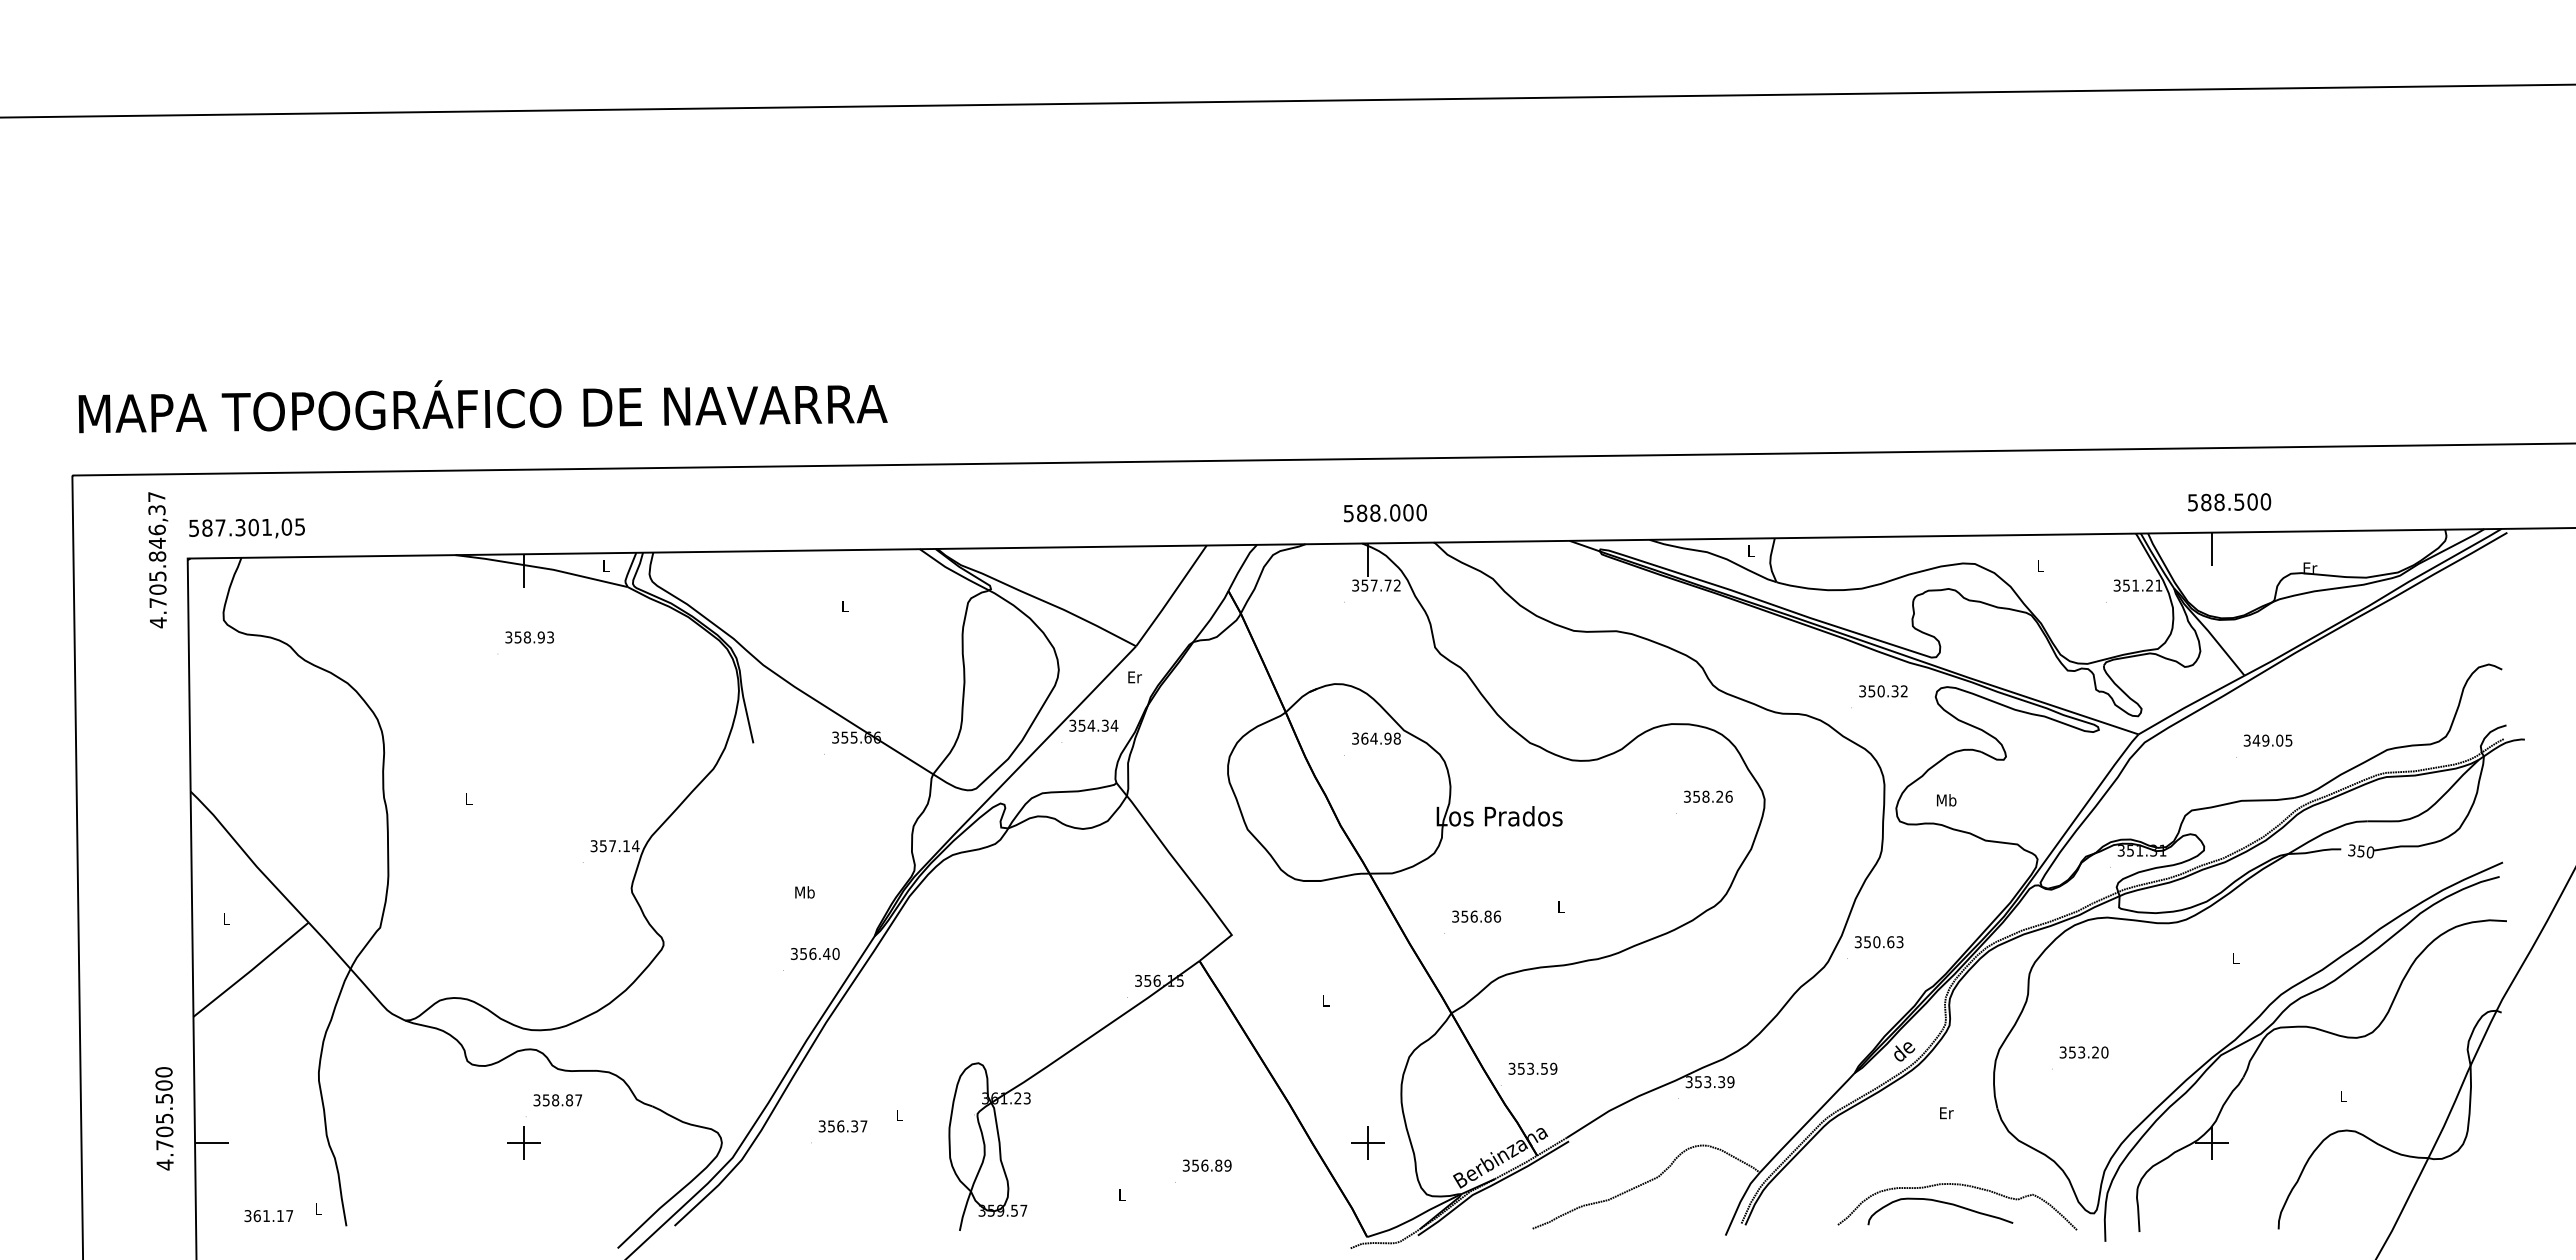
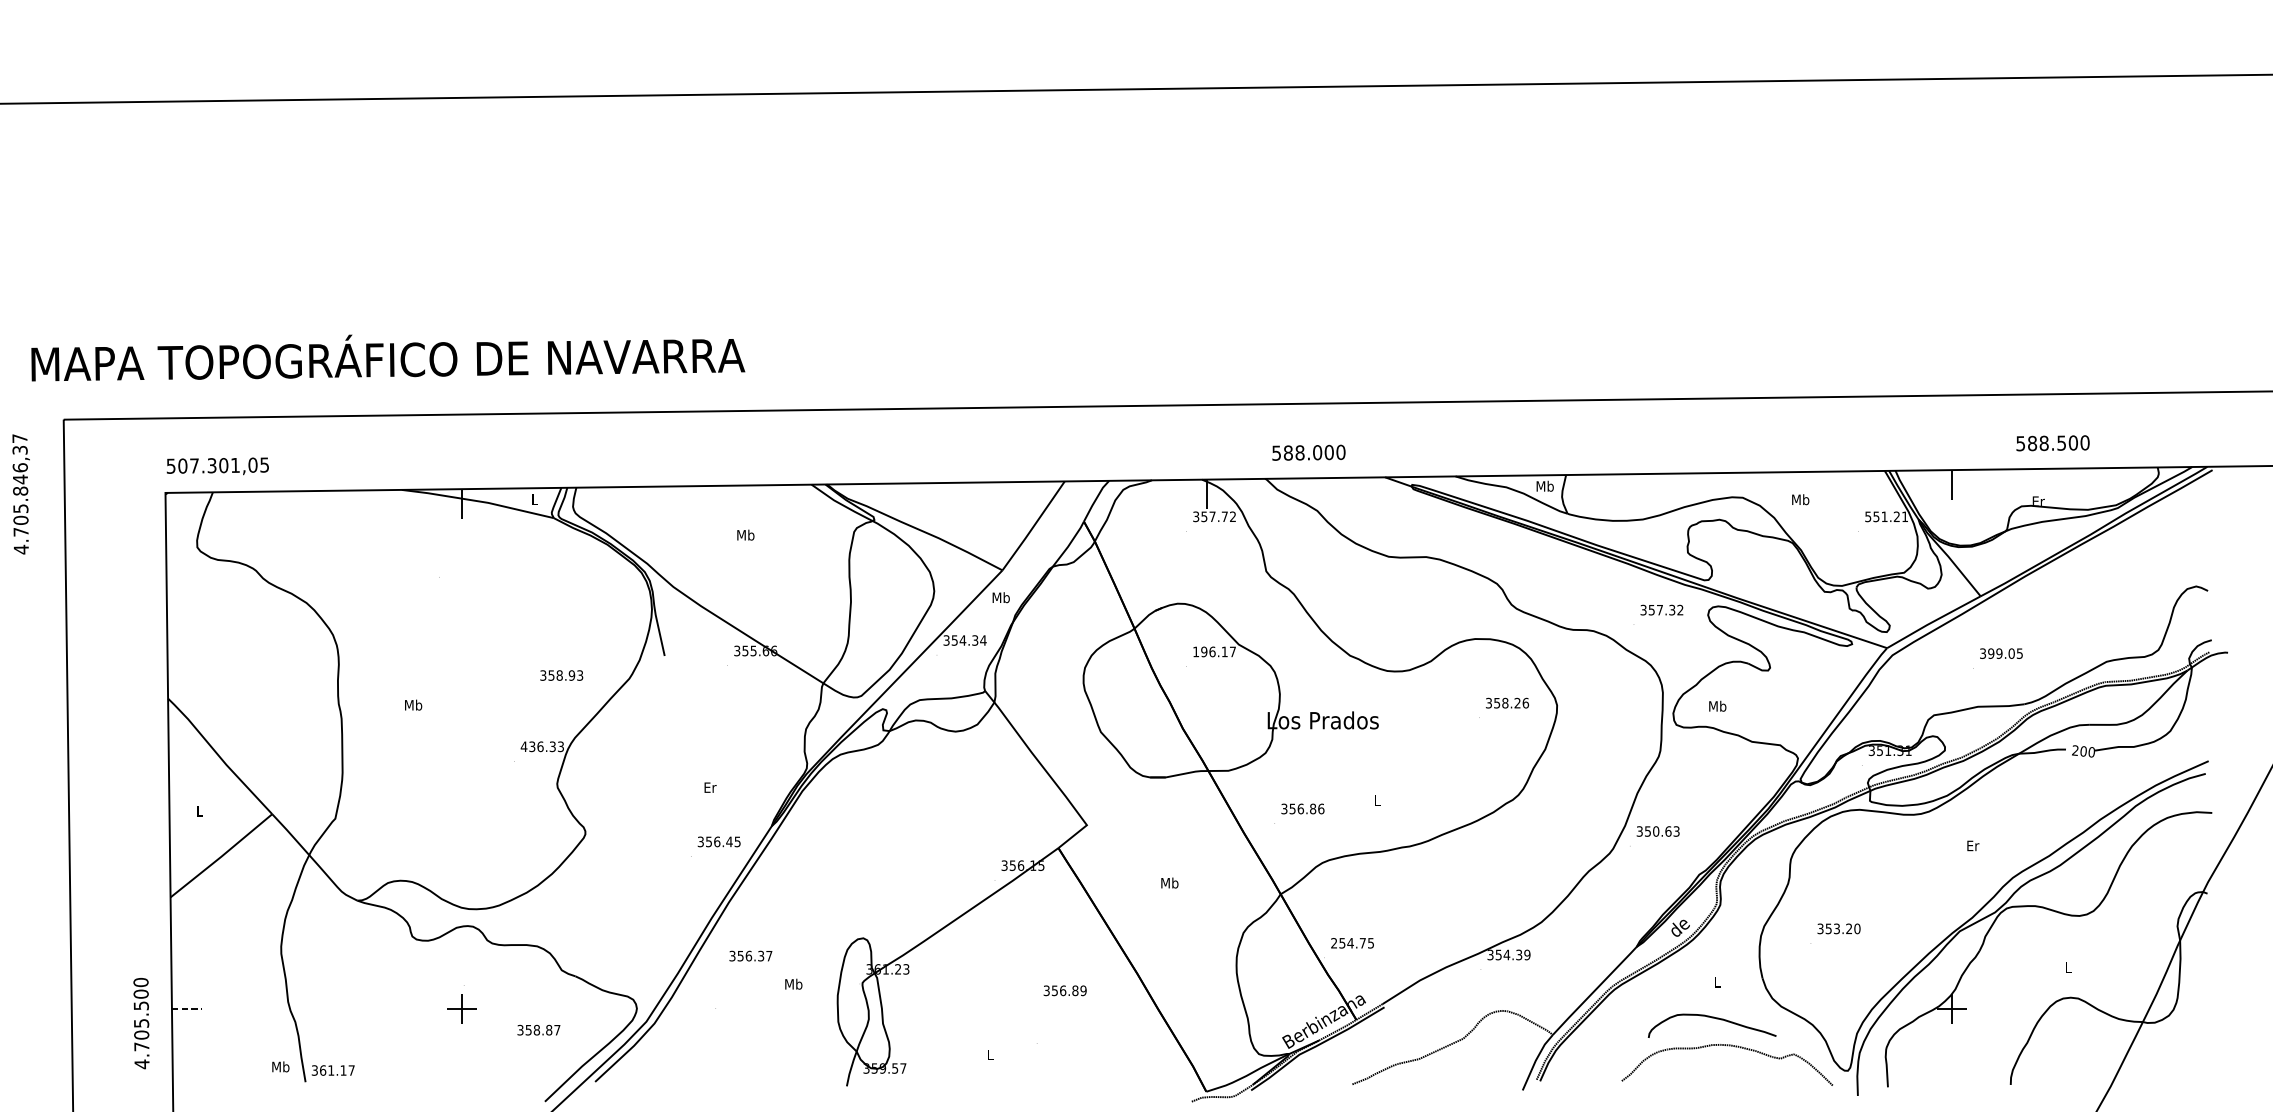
text: (482, 406) -> (387, 357), moved
text: (2229, 502) -> (2052, 443), moved
text: (1385, 513) -> (1309, 453), moved
text: (207, 527) -> (182, 465), 587.301,05 -> 507.301,05
text: (1750, 550) -> (1544, 485), L -> Mb
text: (158, 560) -> (21, 494), moved
text: (2040, 566) -> (1800, 499), L -> Mb
text: (2117, 584) -> (1868, 515), 351.21 -> 551.21
text: (845, 606) -> (745, 535), L -> Mb
text: (529, 637) -> (561, 675), moved
text: (1134, 677) -> (1001, 597), Er -> Mb
text: (1880, 691) -> (1659, 610), 350.32 -> 357.32
text: (1376, 738) -> (1214, 651), 364.98 -> 196.17
text: (2256, 740) -> (1991, 653), 349.05 -> 399.05
text: (468, 798) -> (413, 704), L -> Mb
text: (614, 846) -> (542, 747), 357.14 -> 436.33
text: (2356, 851) -> (2079, 751), 350 -> 200
text: (804, 892) -> (709, 787), Mb -> Er
text: (835, 953) -> (737, 841), 356.40 -> 356.45
text: (2236, 958) -> (1973, 845), L -> Er
text: (1325, 1000) -> (1169, 882), L -> Mb
text: (1532, 1068) -> (1352, 942), 353.59 -> 254.75
text: (1707, 1082) -> (1506, 955), 353.39 -> 354.39
text: (557, 1100) -> (538, 1030), moved
text: (1946, 1113) -> (1717, 982), Er -> L
text: (899, 1115) -> (793, 984), L -> Mb
text: (164, 1118) -> (141, 1023), moved
text: (842, 1126) -> (750, 956), moved
part: (1367, 1142) -> (1206, 1008), removed
line: (211, 1143) -> (186, 1009), solid -> dashed
text: (1206, 1165) -> (1064, 990), moved
curve: (1942, 1203) -> (1714, 1018), moved
text: (318, 1208) -> (280, 1066), L -> Mb
text: (268, 1216) -> (332, 1070), moved

